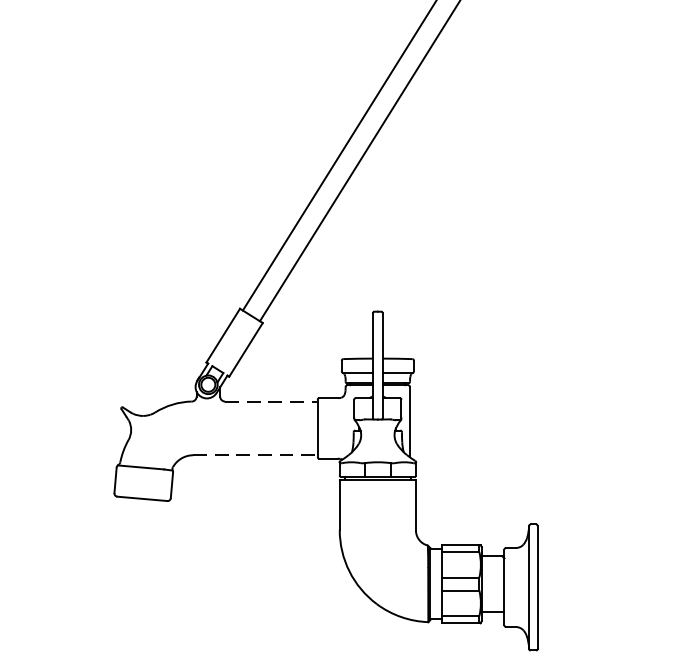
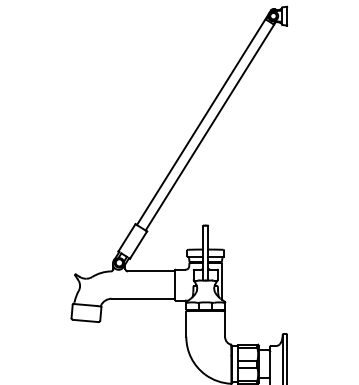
line: (271, 401) -> (151, 271), dashed -> solid
line: (255, 454) -> (143, 298), dashed -> solid

